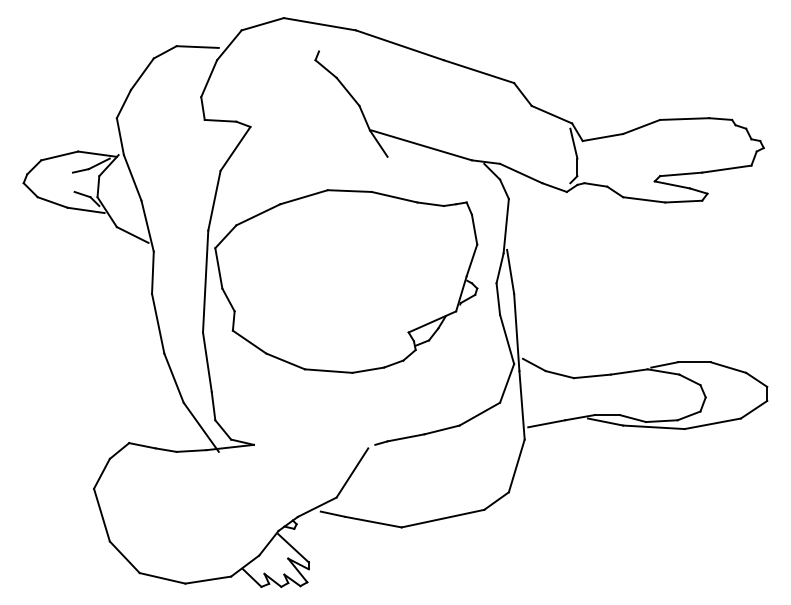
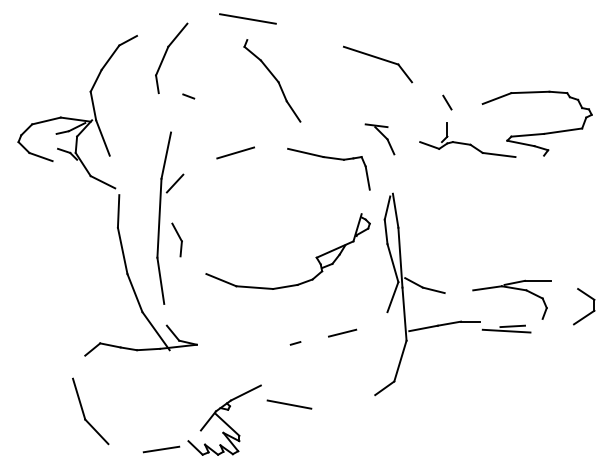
line: (262, 24) -> (203, 19), removed
line: (399, 45) -> (309, 35), removed
line: (197, 46) -> (153, 36), removed
line: (551, 114) -> (427, 88), removed
line: (220, 120) -> (170, 93), removed
line: (602, 137) -> (466, 106), removed
line: (573, 143) -> (444, 111), removed
line: (421, 145) -> (326, 112), removed
line: (235, 148) -> (182, 115), removed
line: (521, 173) -> (404, 134), removed
line: (349, 190) -> (270, 147), removed
line: (683, 201) -> (529, 156), removed
line: (85, 210) -> (66, 163), removed
line: (258, 214) -> (200, 166), removed
line: (147, 225) -> (114, 174), removed
line: (505, 225) -> (391, 174), removed
line: (471, 260) -> (365, 201), removed
line: (218, 268) -> (169, 208), removed
line: (249, 341) -> (193, 264), removed
line: (728, 367) -> (564, 284), removed
line: (591, 376) -> (458, 291), removed
line: (213, 406) -> (165, 315), removed
line: (479, 413) -> (371, 320), removed
line: (688, 415) -> (533, 322), removed
line: (632, 418) -> (490, 324), removed
line: (605, 421) -> (469, 326), removed
line: (712, 423) -> (552, 328), removed
line: (405, 437) -> (314, 339), removed
line: (352, 472) -> (273, 366), removed
line: (101, 473) -> (78, 366), removed
line: (332, 513) -> (257, 397), removed
line: (442, 518) -> (342, 401), removed
line: (245, 565) -> (190, 438), removed
line: (162, 578) -> (126, 448), removed

